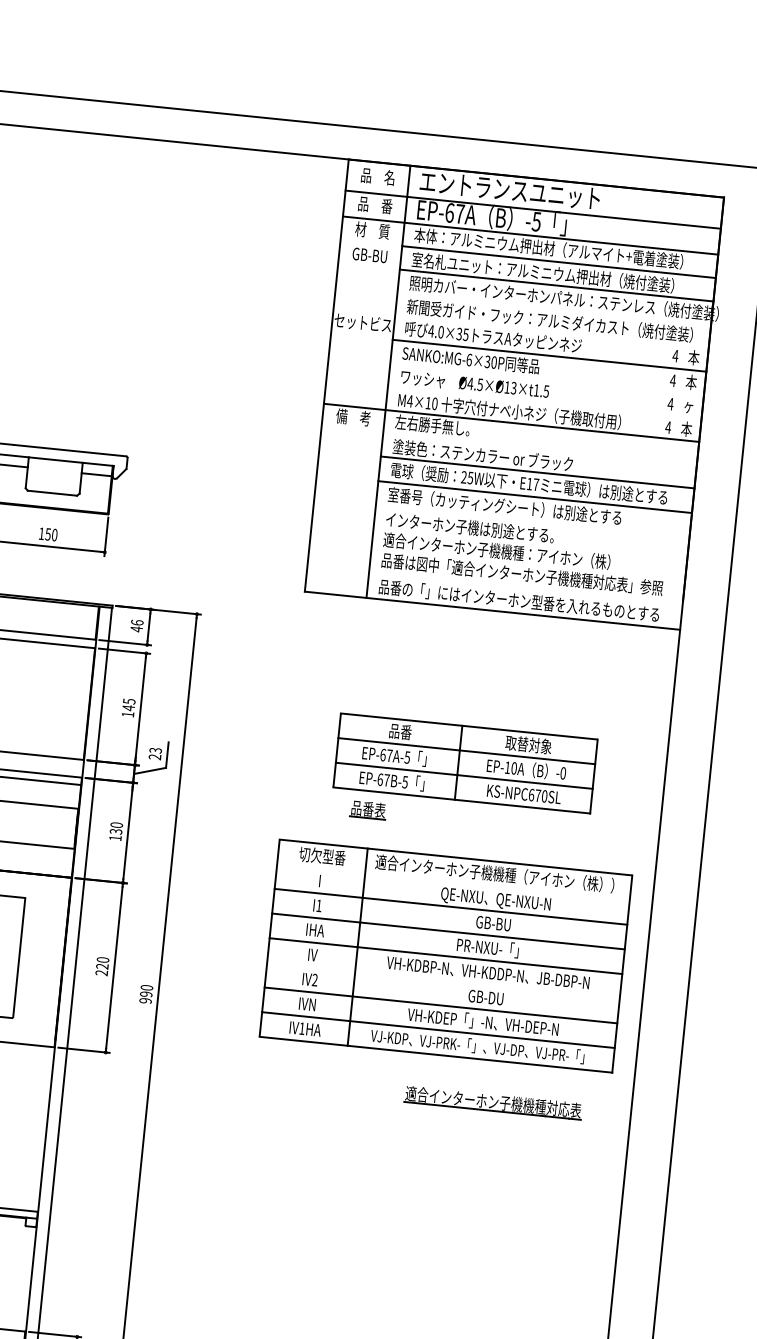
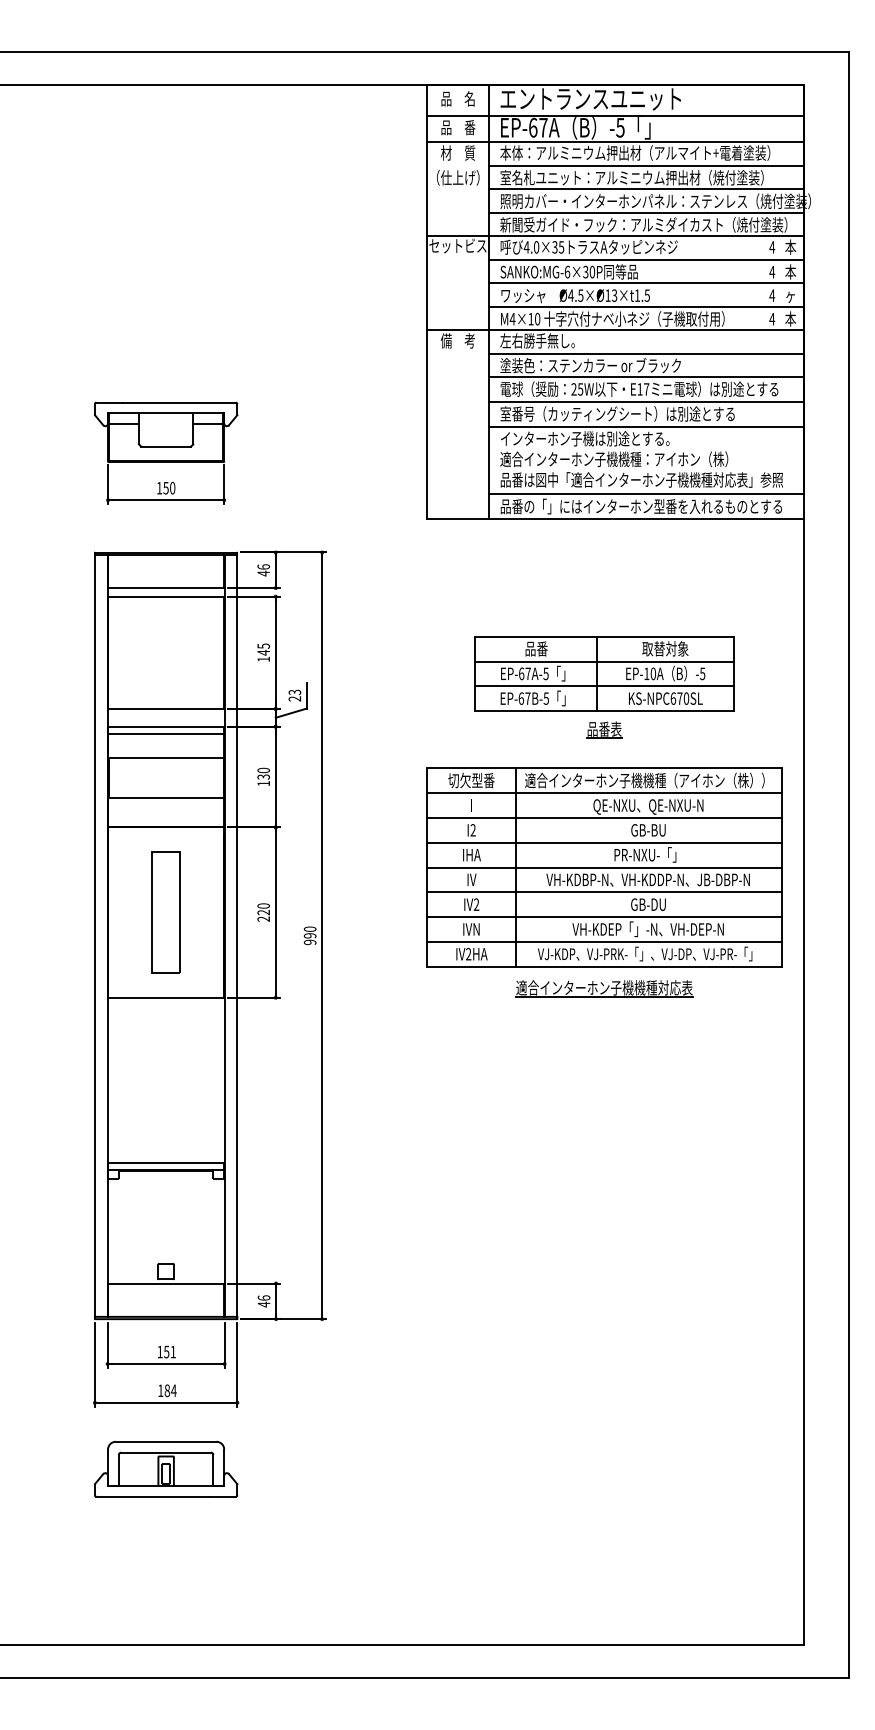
text: (369, 254) -> (457, 177), GB-BU -> （仕上げ）
line: (553, 308) -> (646, 212), added
line: (520, 329) -> (615, 236), added
line: (546, 379) -> (646, 283), added
line: (544, 402) -> (646, 306), added
line: (539, 448) -> (646, 353), added
line: (532, 521) -> (646, 426), added
line: (525, 589) -> (646, 494), added
text: (563, 773) -> (702, 673), -0 -> -5
part: (368, 809) -> (604, 729), moved
line: (453, 882) -> (604, 793), added
text: (318, 905) -> (472, 830), I1 -> I2
line: (443, 980) -> (604, 892), added
text: (302, 1027) -> (468, 953), IV1HA -> IV2HA
part: (493, 1102) -> (604, 988), moved

